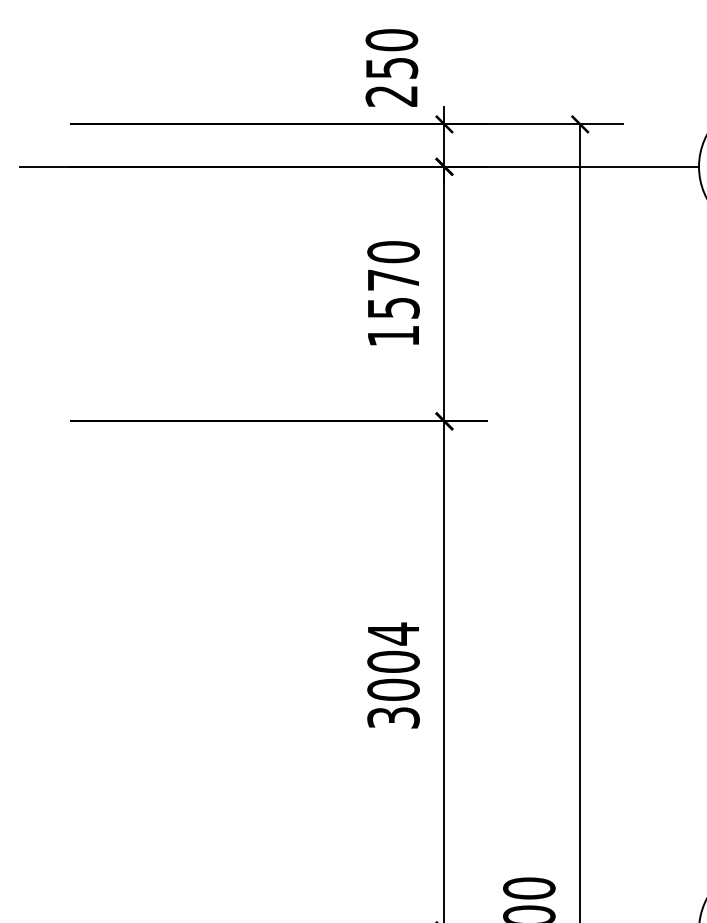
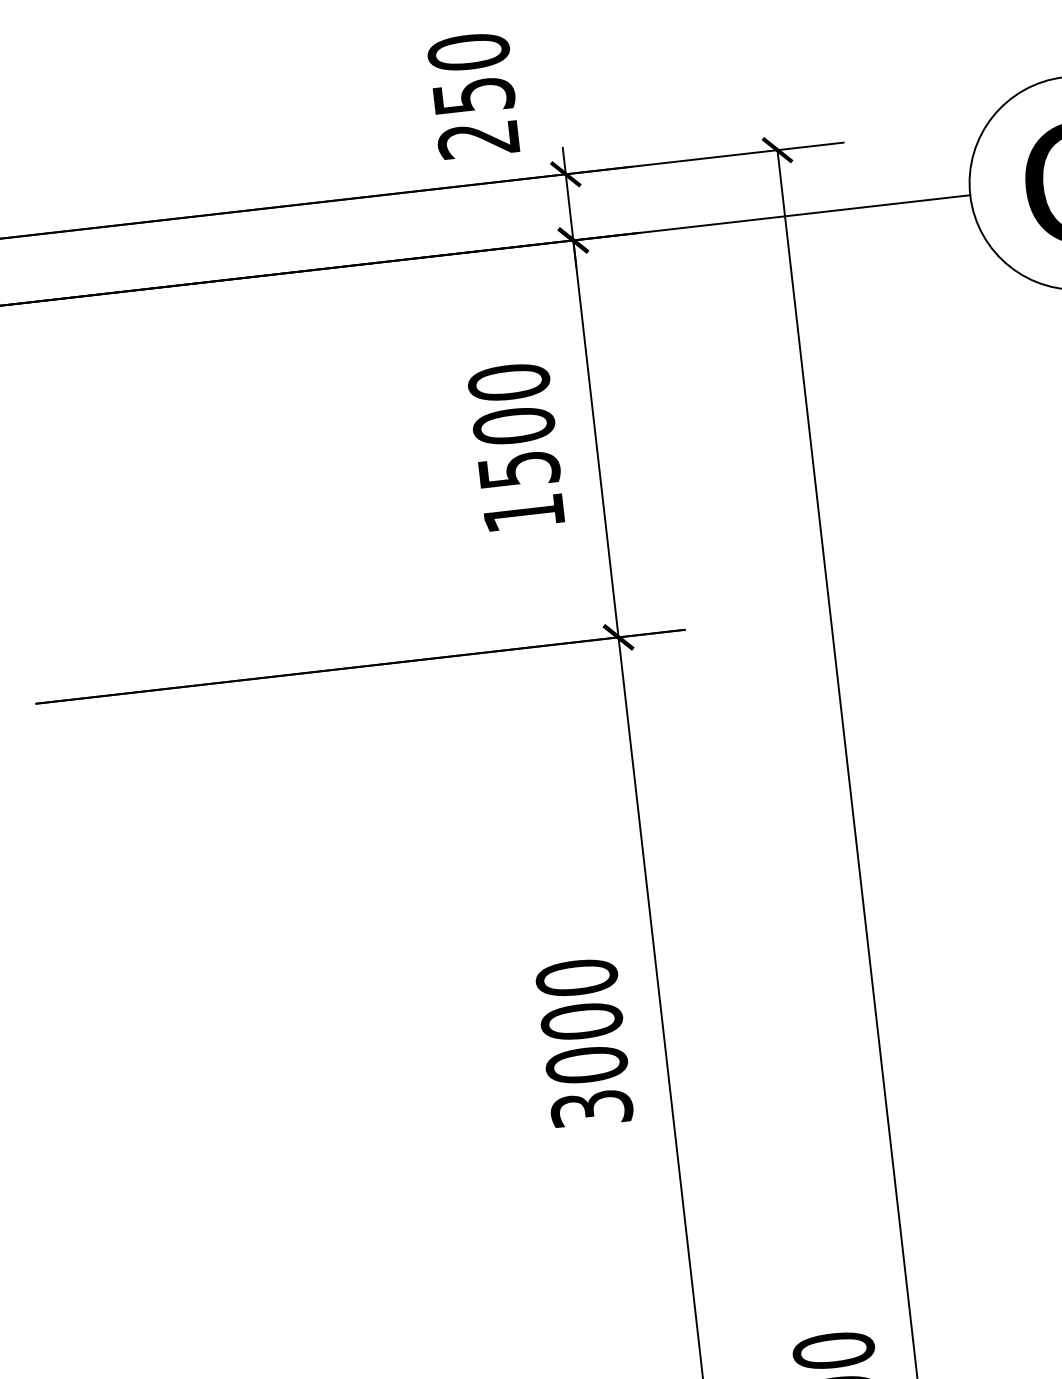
text: (393, 280) -> (514, 426), 1570 -> 1500
text: (393, 633) -> (576, 977), 3004 -> 3000

